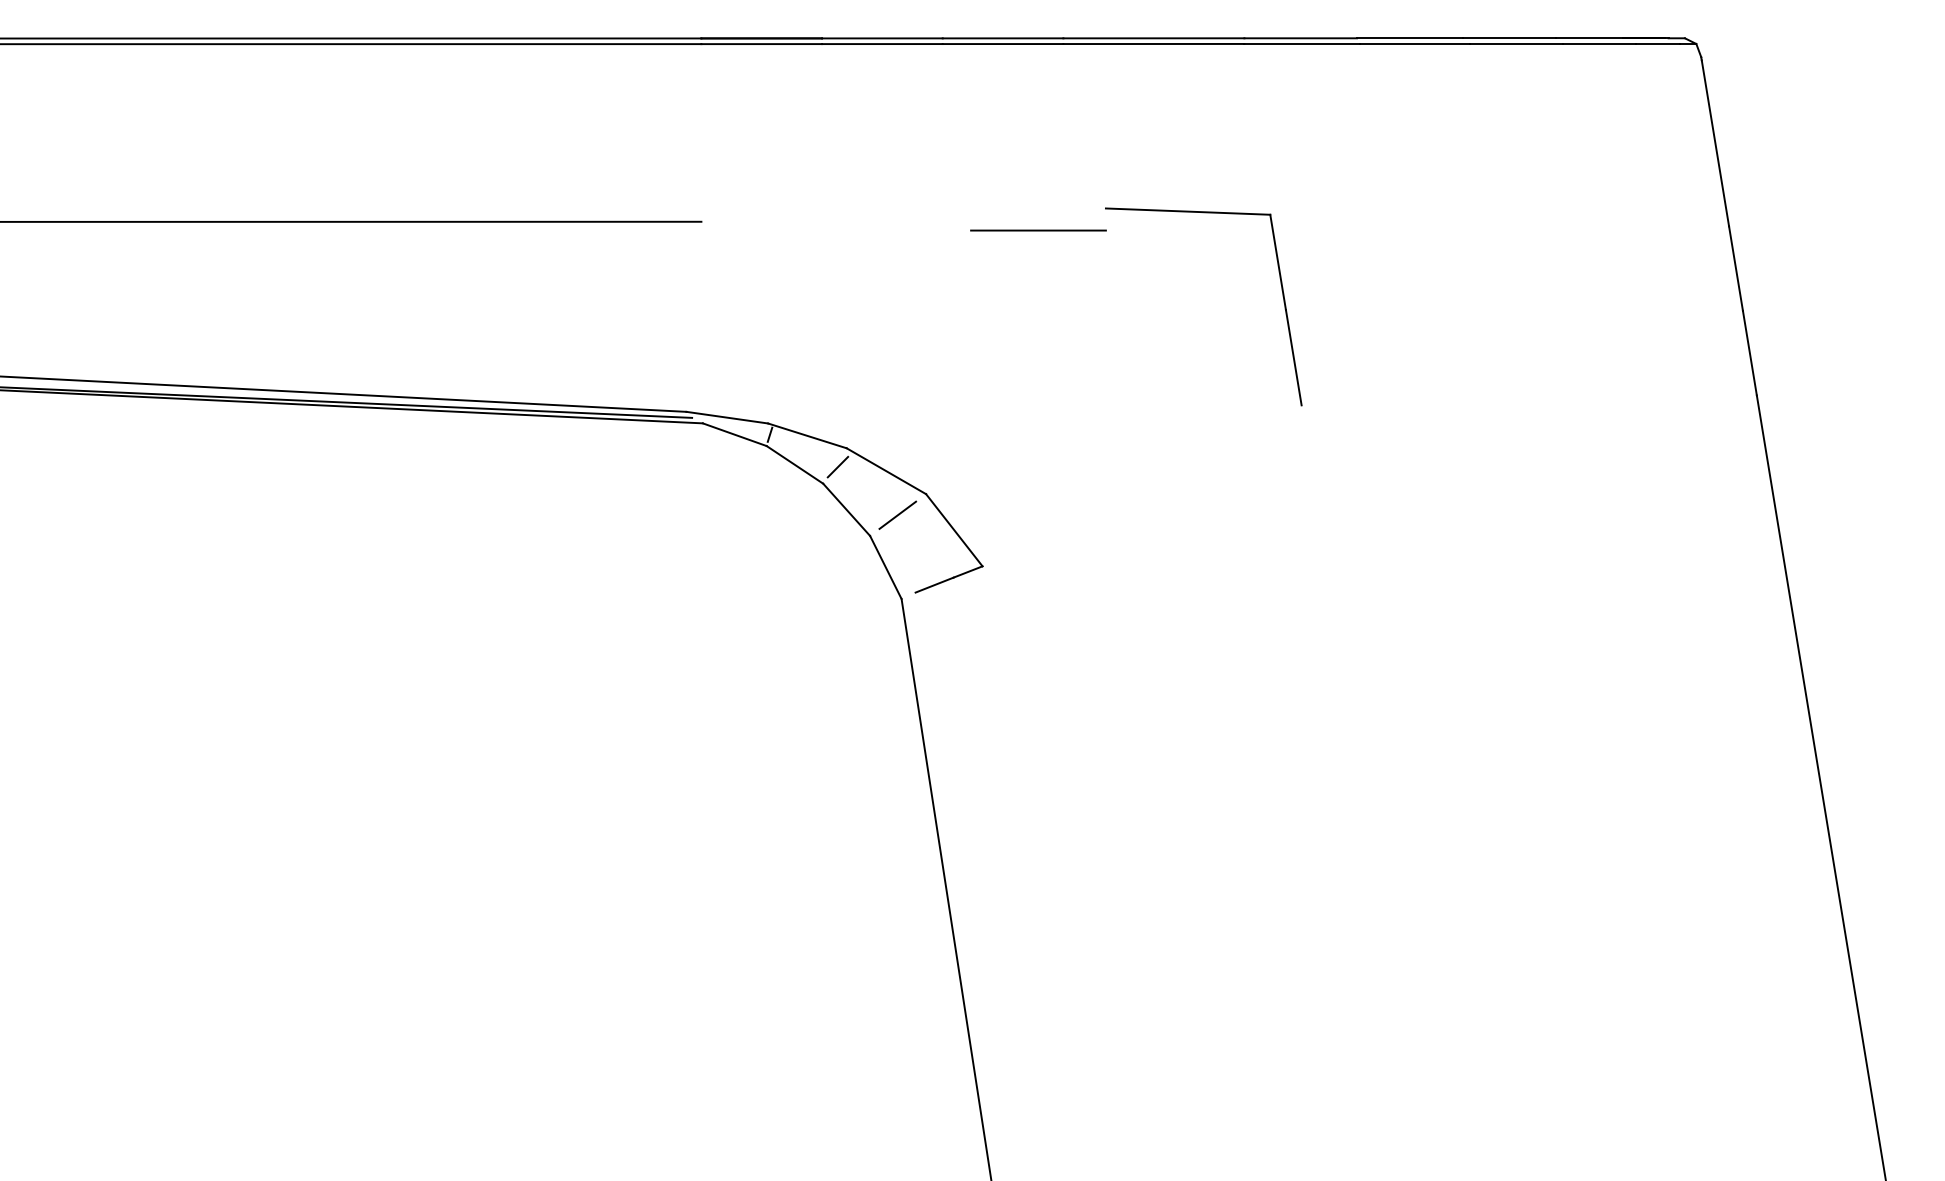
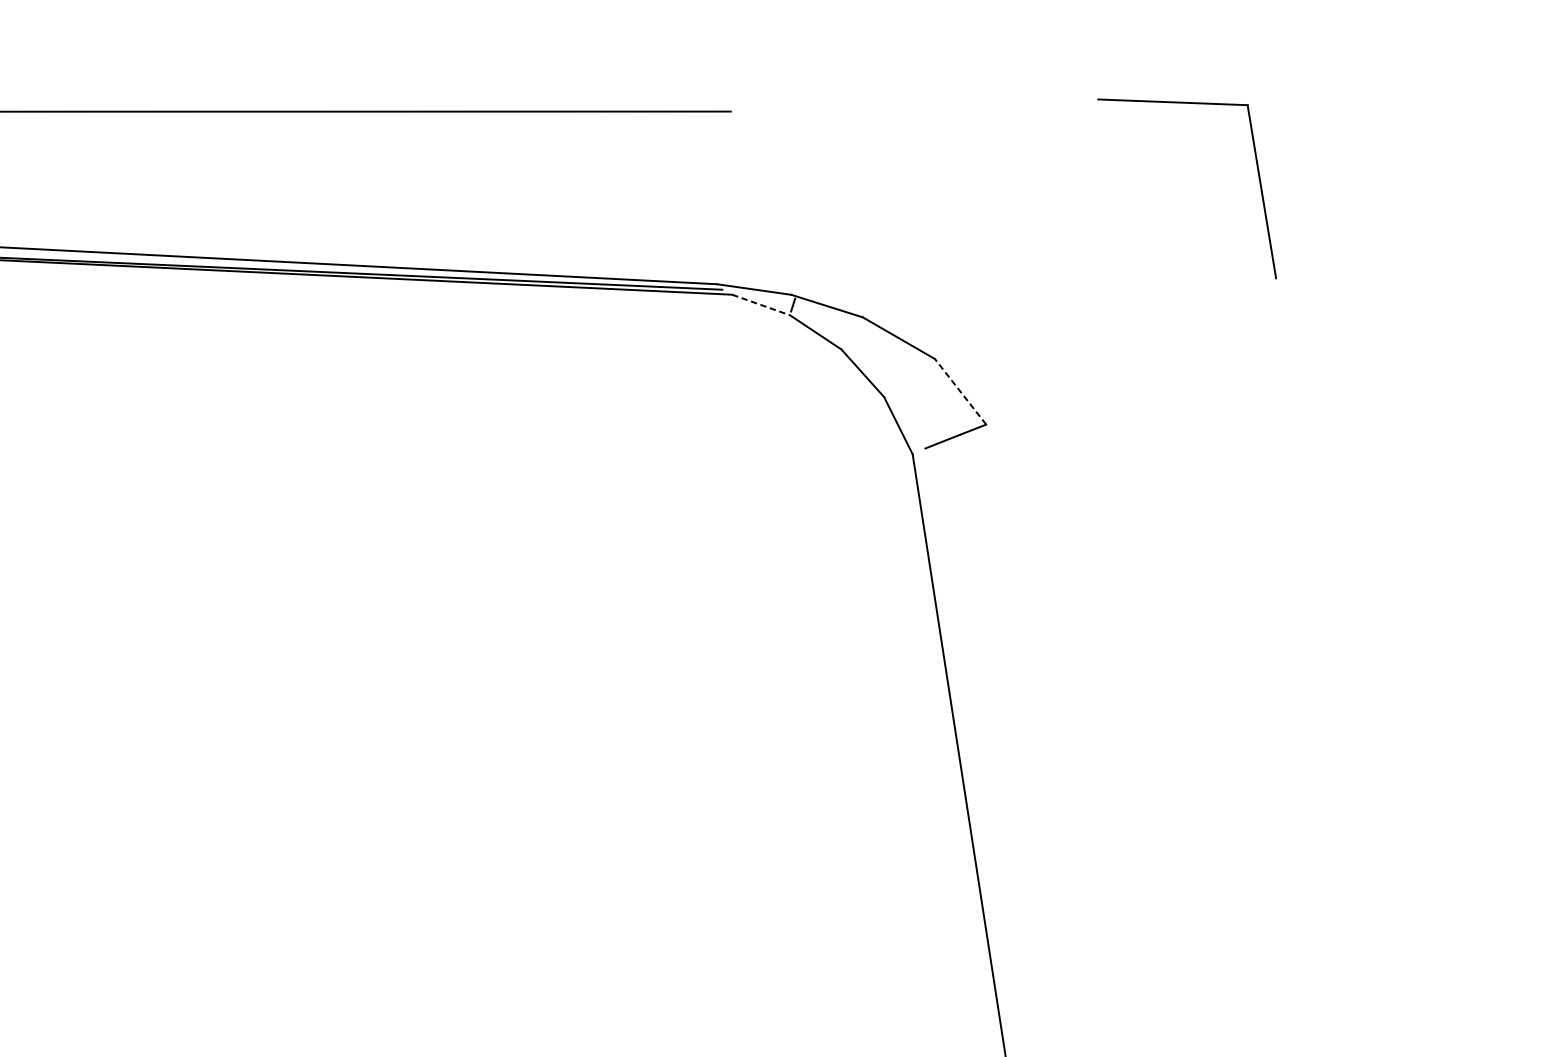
line: (1038, 230) -> (1037, 119), removed
line: (734, 434) -> (760, 304), solid -> dashed
line: (837, 466) -> (854, 333), removed
line: (897, 514) -> (908, 377), removed
line: (954, 530) -> (960, 392), solid -> dashed

